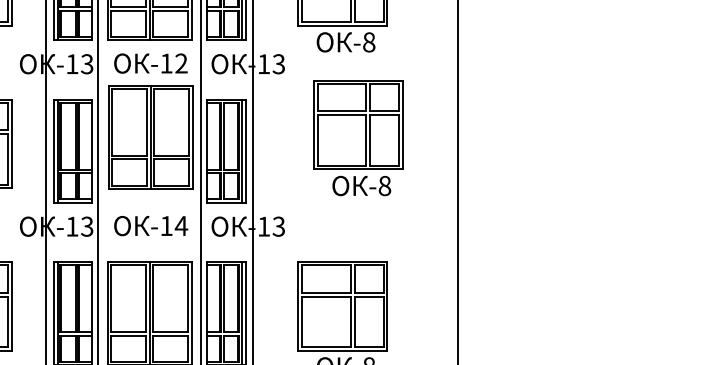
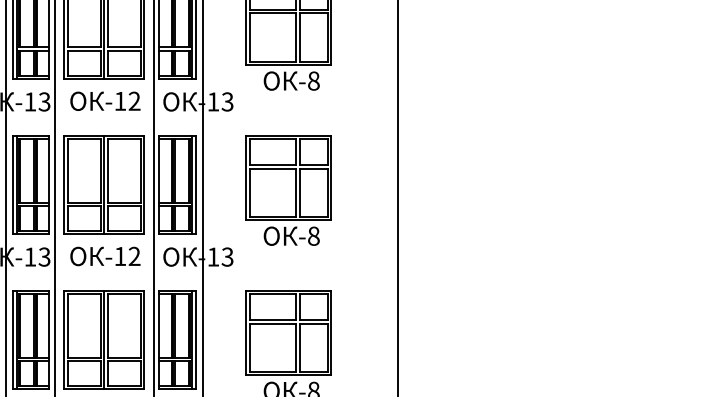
part: (149, 137) -> (103, 184), moved
part: (358, 138) -> (288, 190), moved
text: (181, 225) -> (134, 255), -14 -> -12

